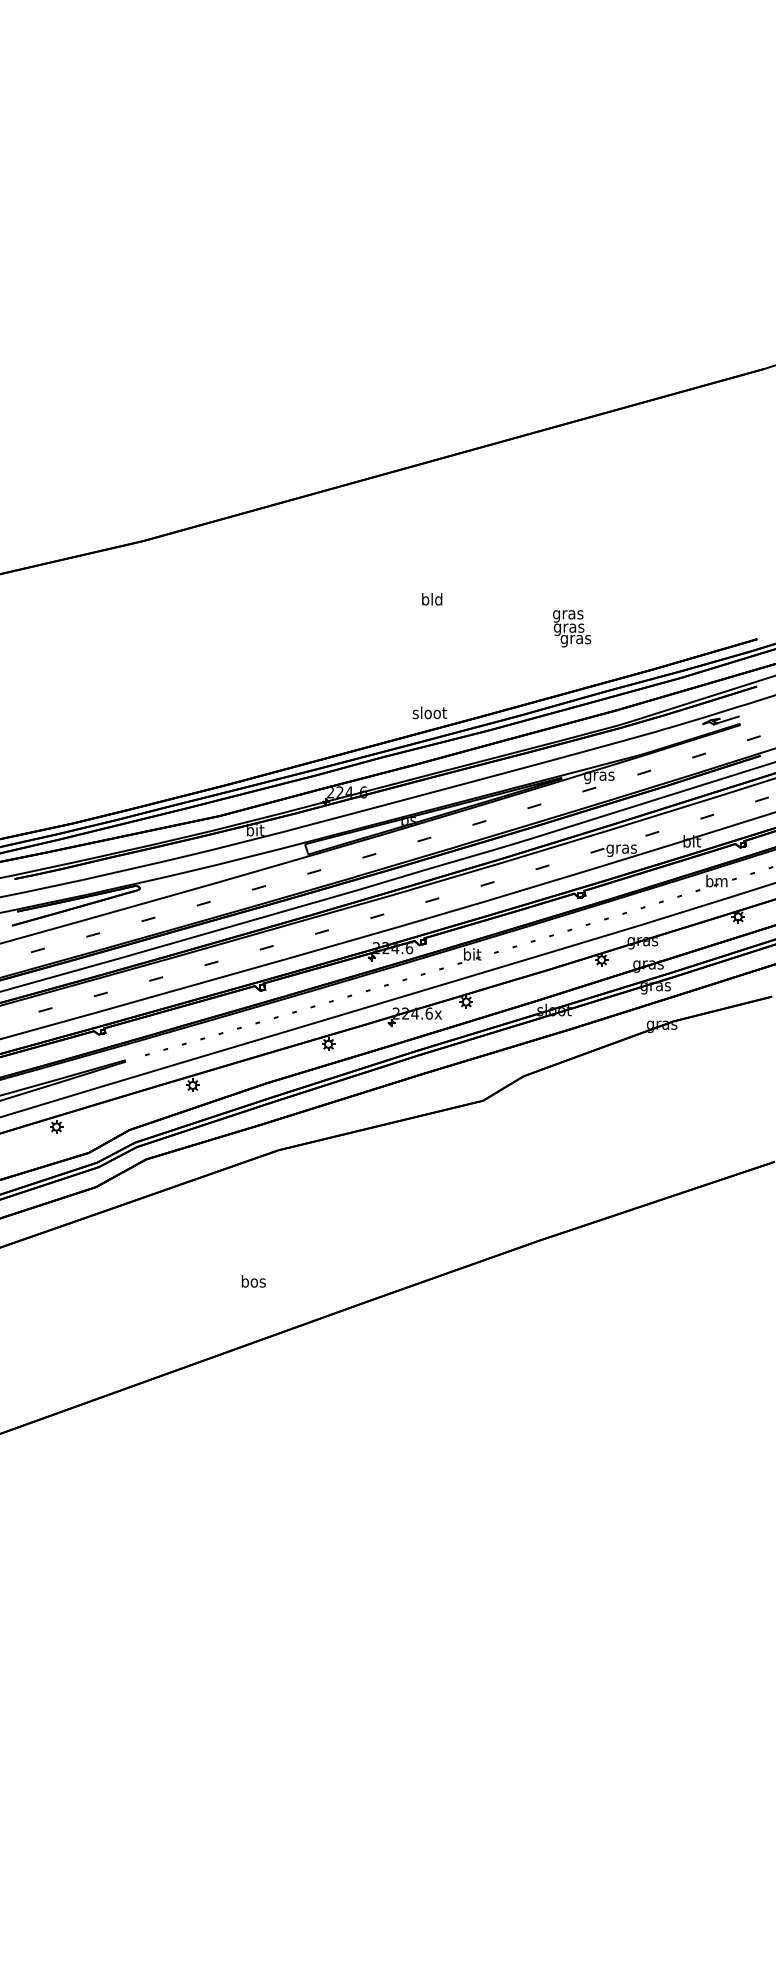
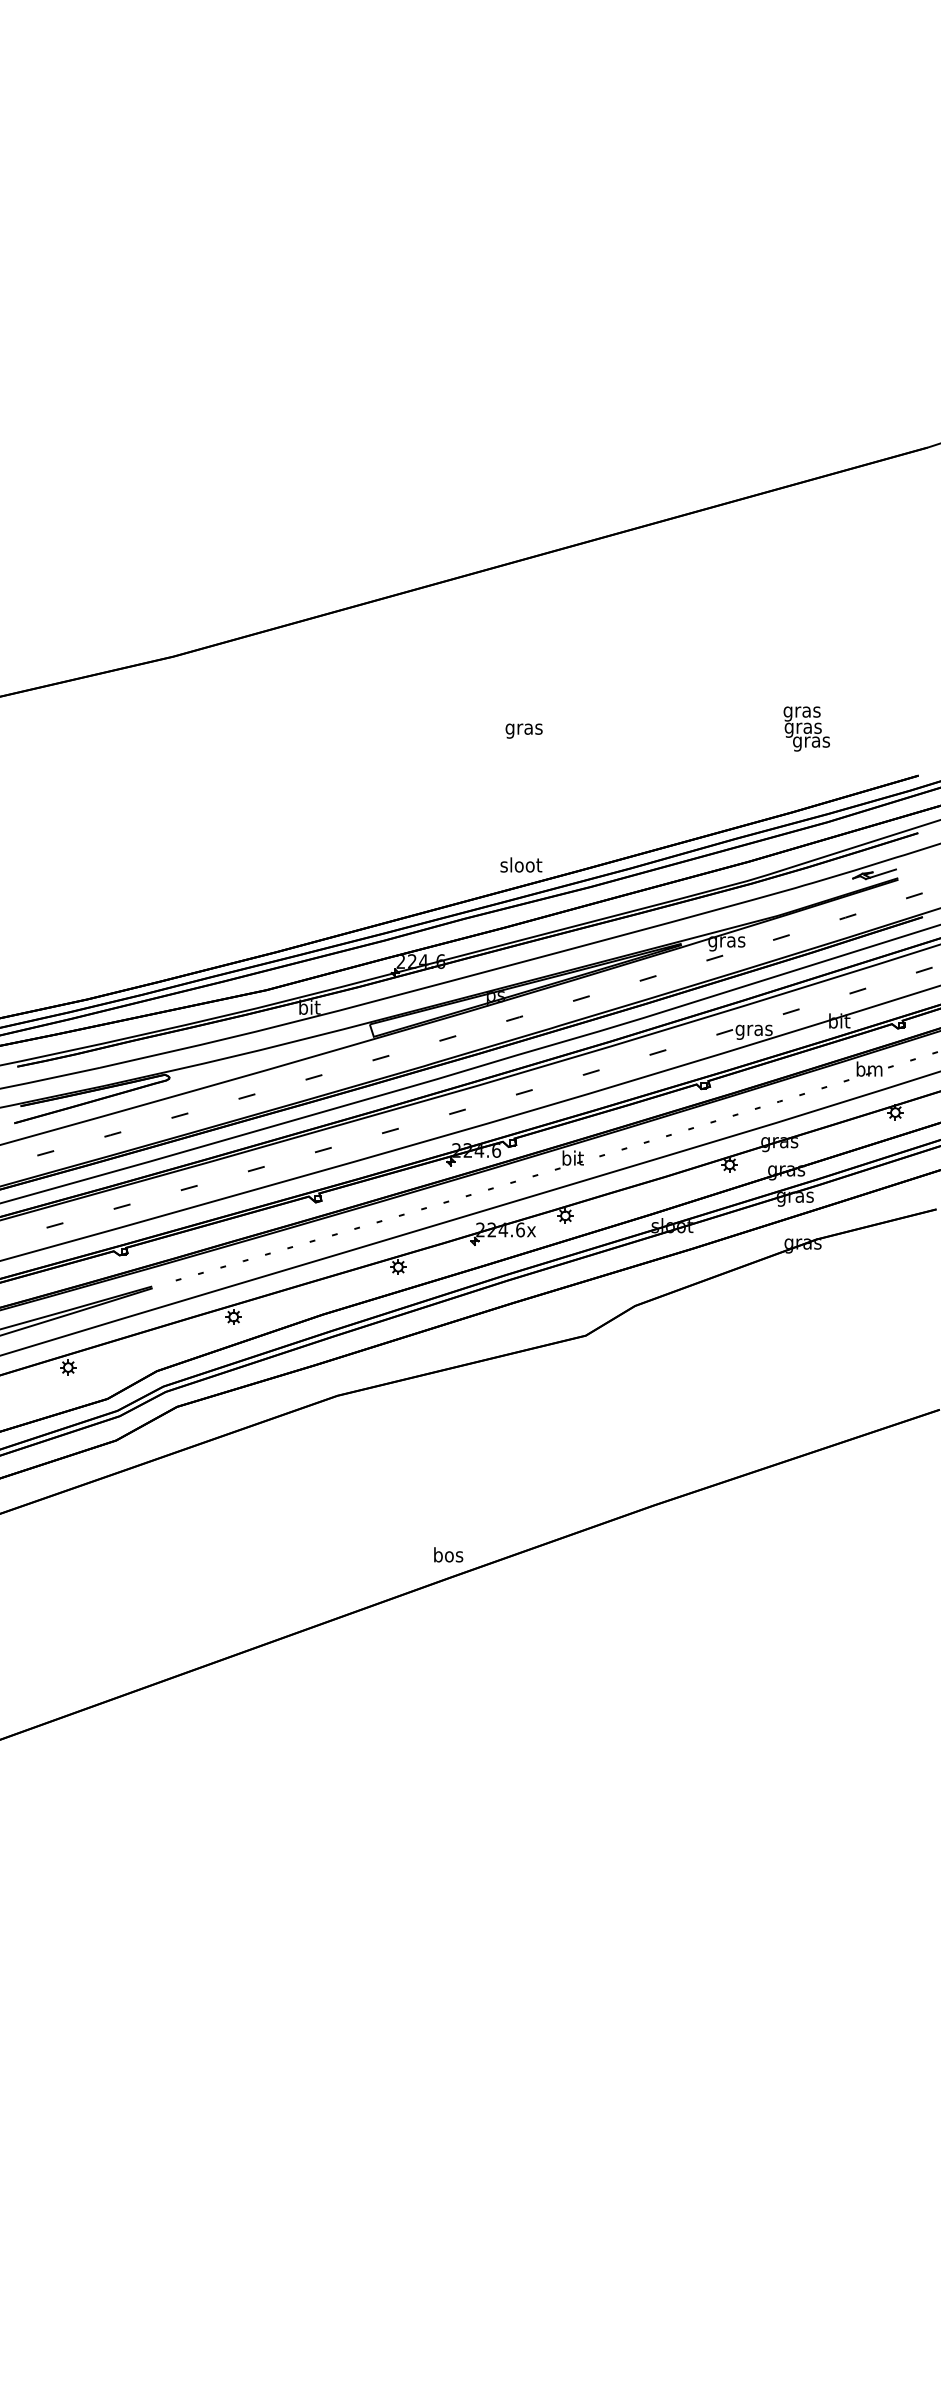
text: (431, 600) -> (523, 728), bld -> gras
text: (571, 628) -> (806, 728), moved
text: (253, 1281) -> (448, 1554), moved

